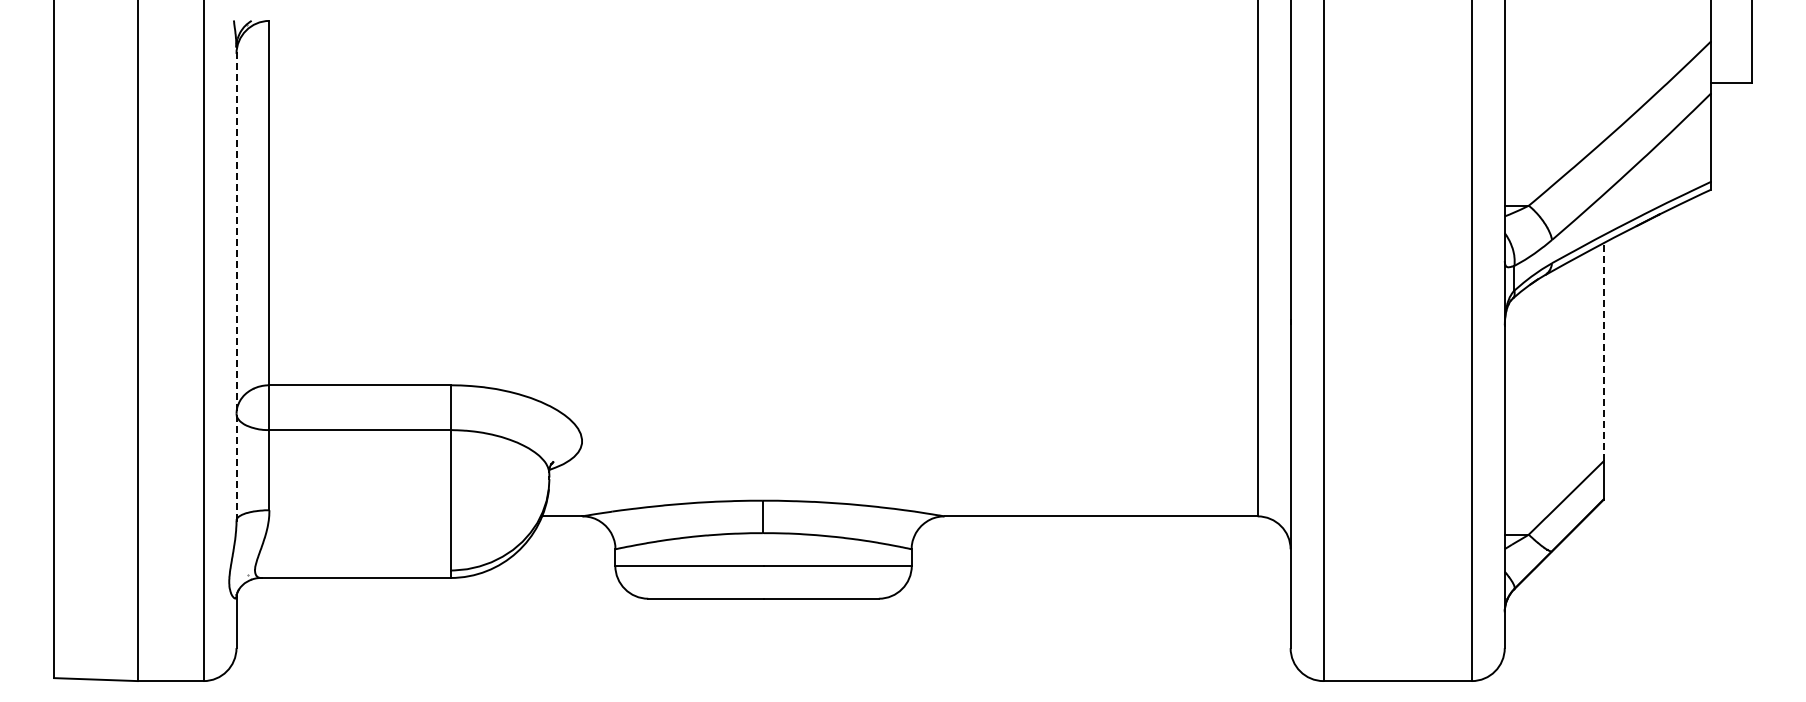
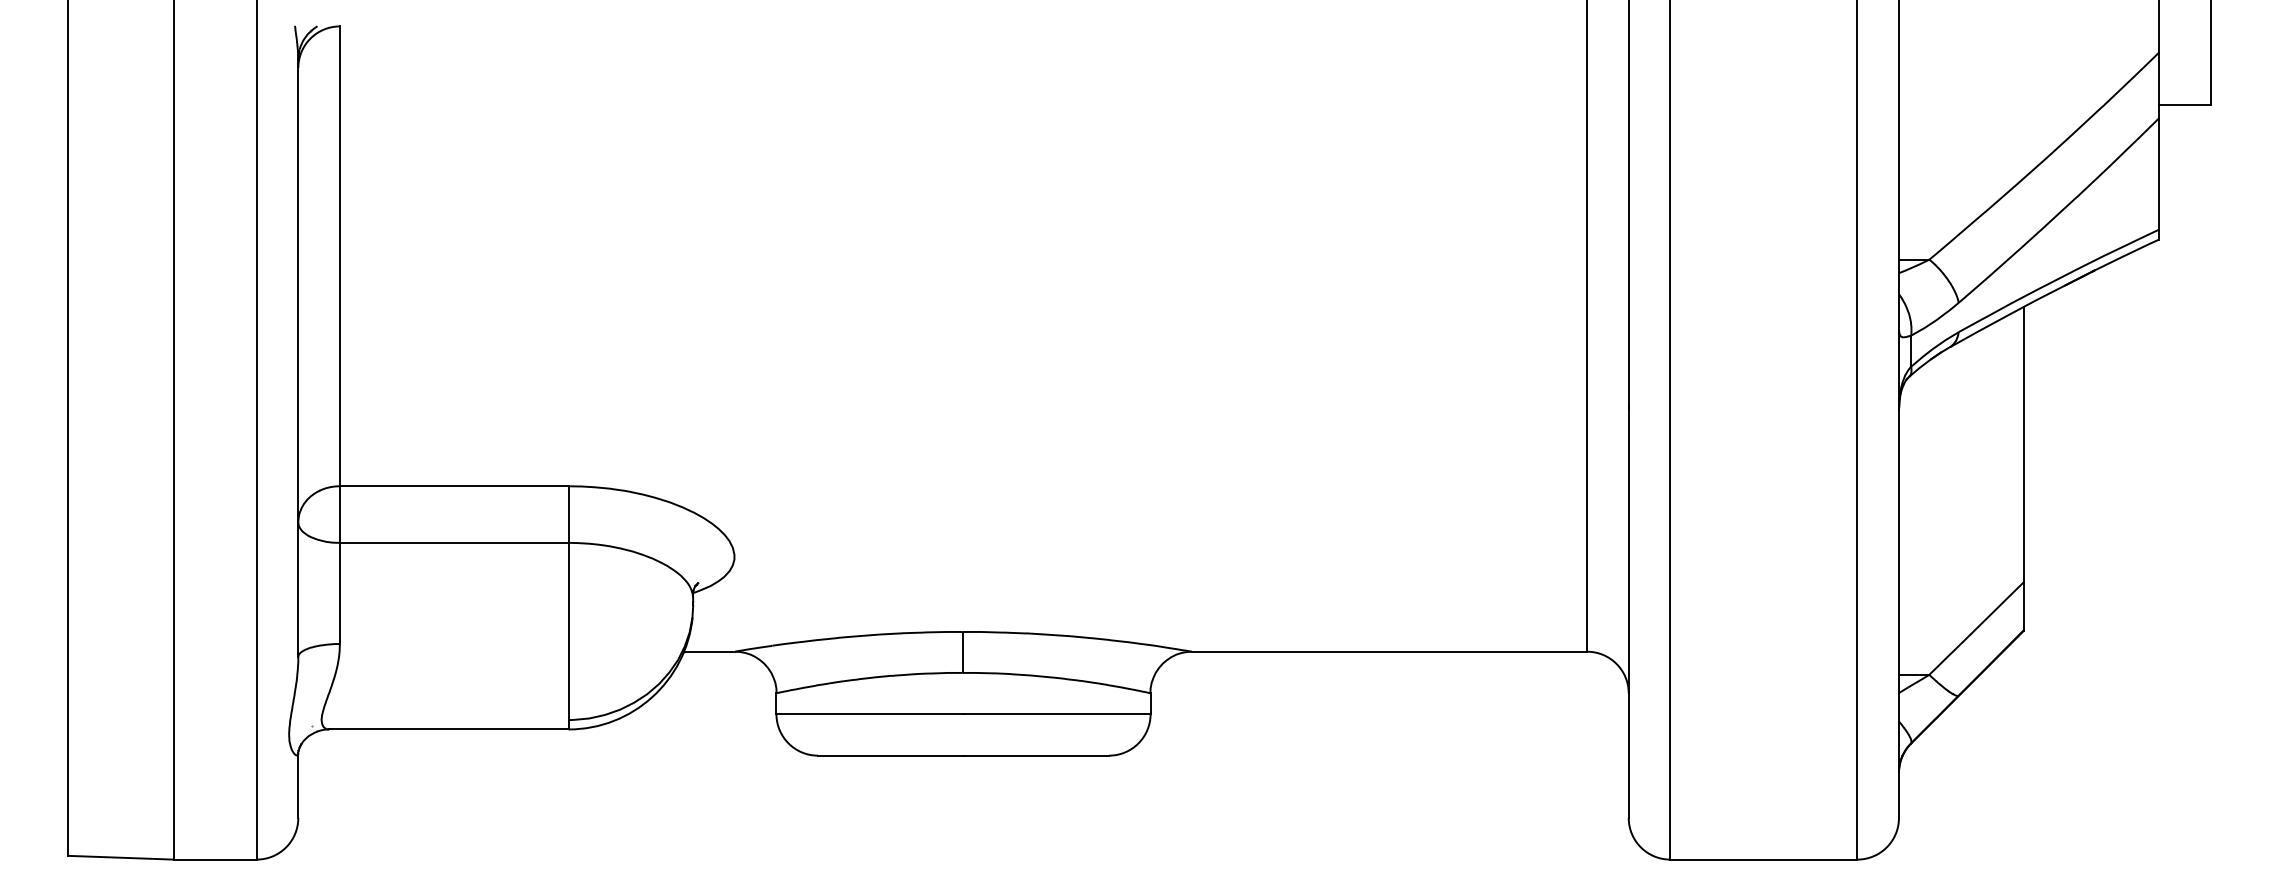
line: (236, 283) -> (298, 357), dashed -> solid
line: (1603, 351) -> (2023, 443), dashed -> solid

